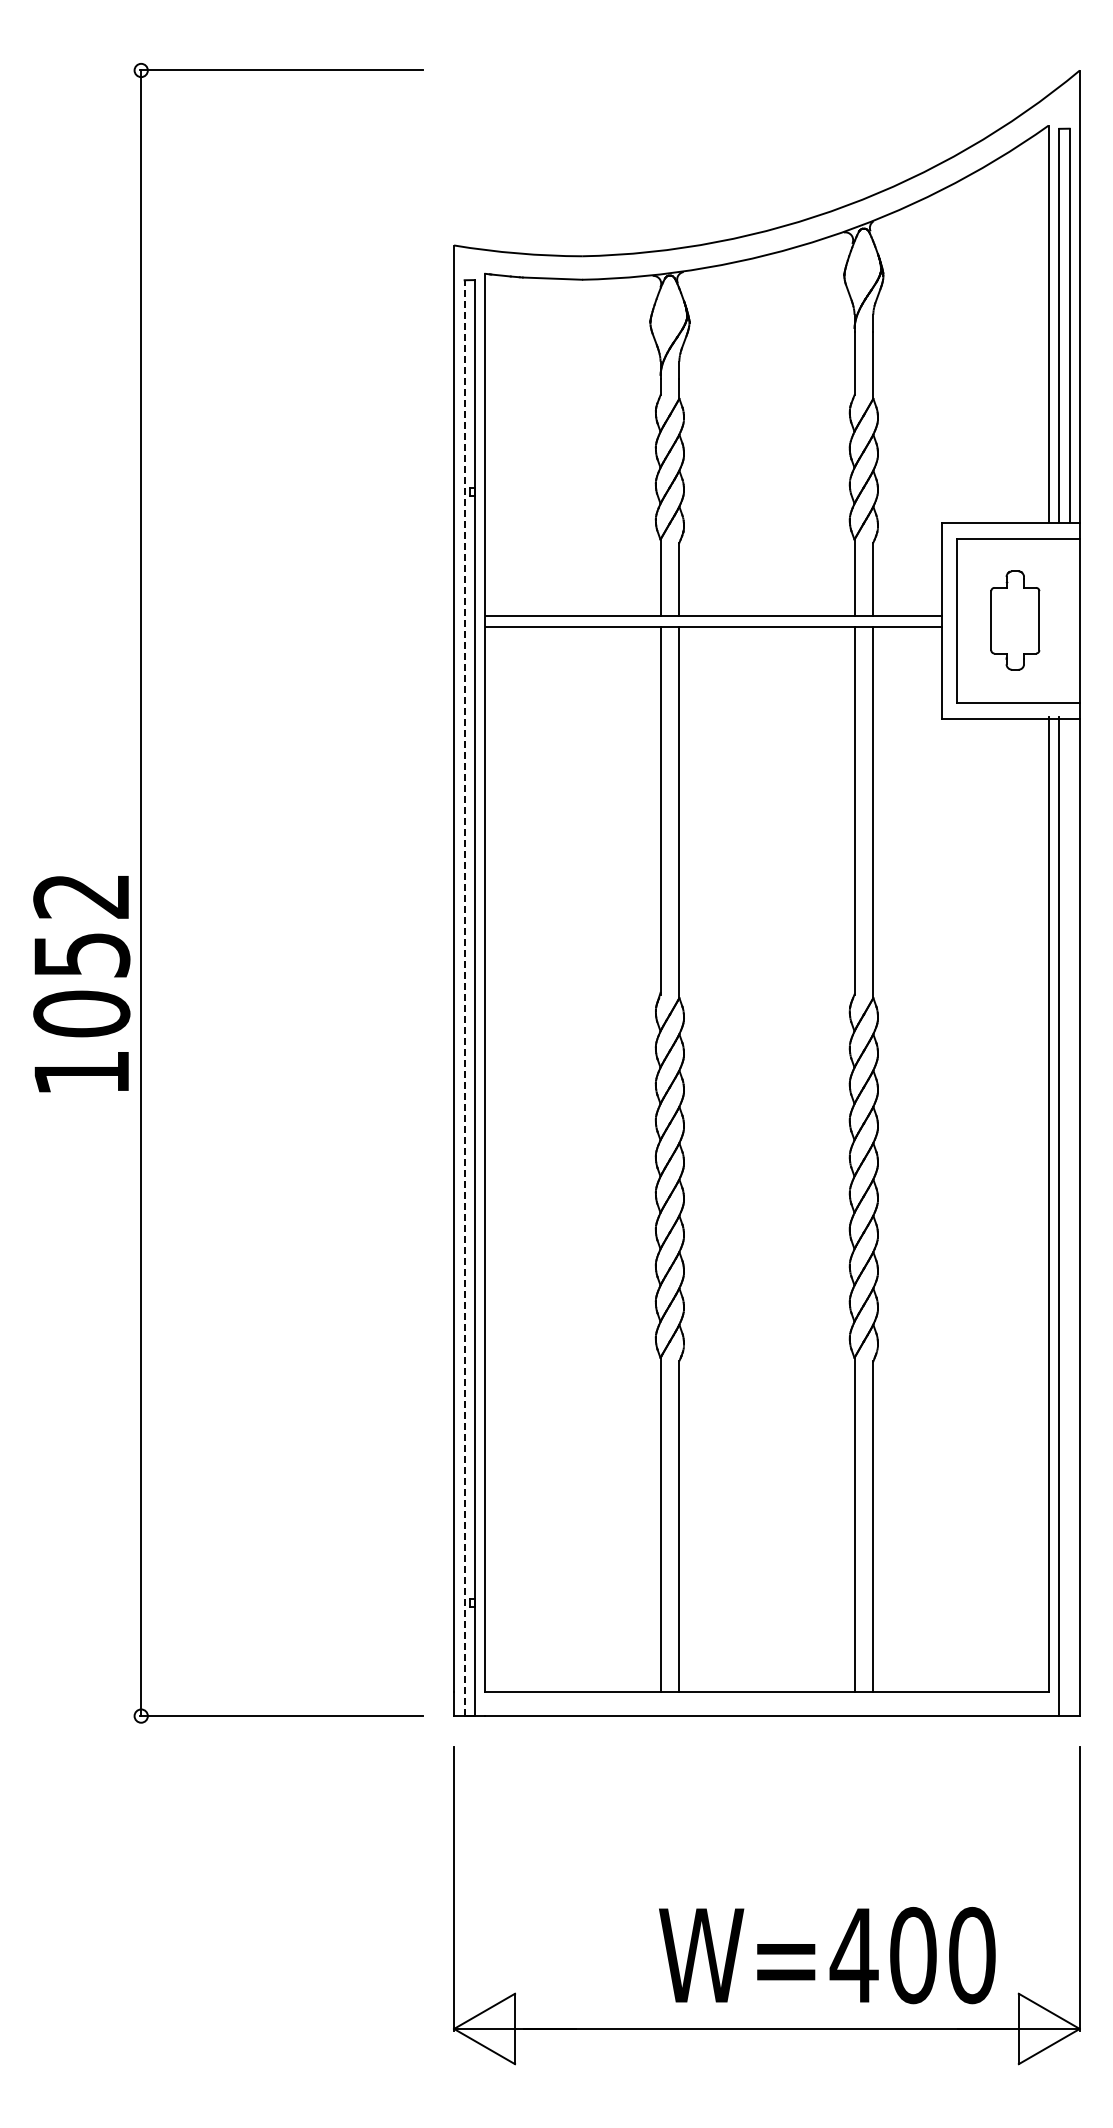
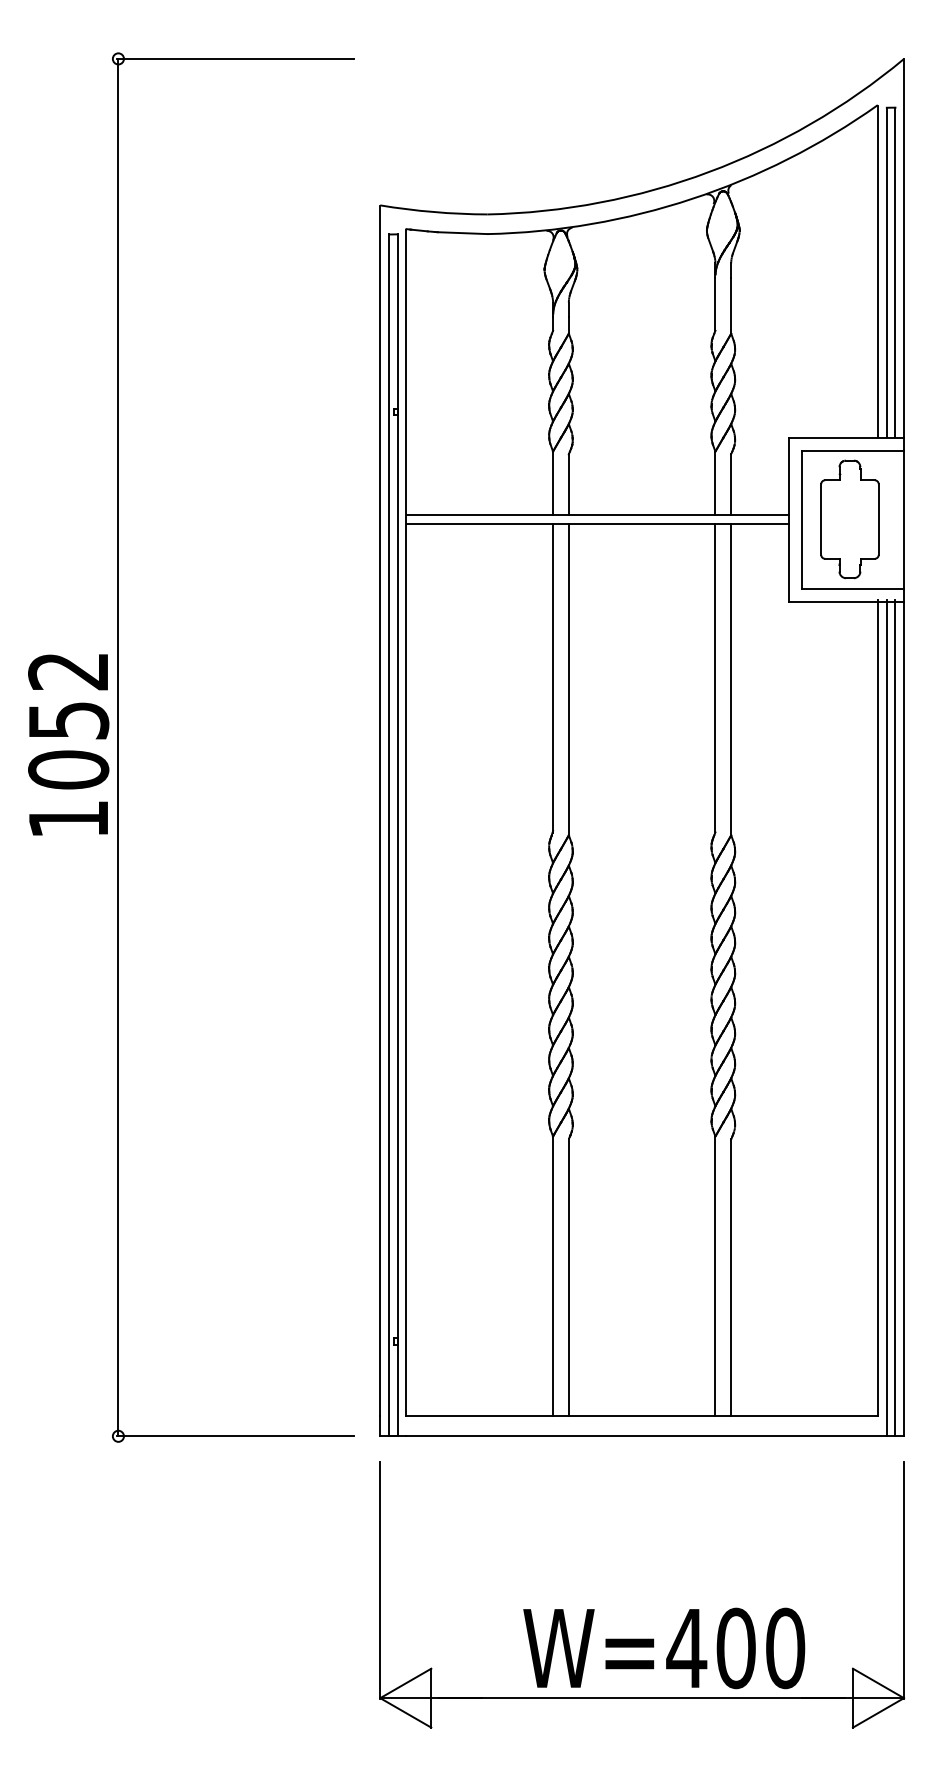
part: (1015, 620) -> (850, 519), size x1.43
text: (81, 984) -> (68, 745), moved
line: (464, 998) -> (388, 835), dashed -> solid
line: (1069, 1216) -> (895, 1018), added
text: (827, 1955) -> (664, 1648), moved

